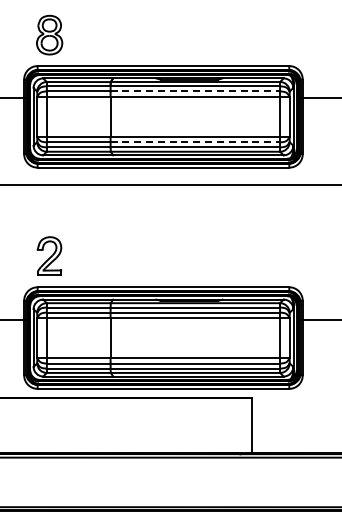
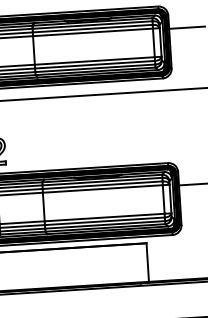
line: (195, 91) -> (92, 28), dashed -> solid
line: (195, 142) -> (95, 64), dashed -> solid

